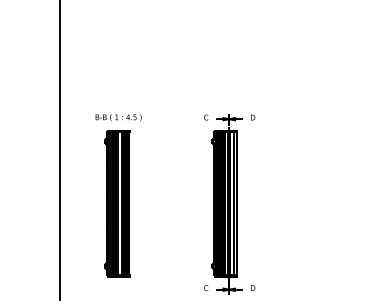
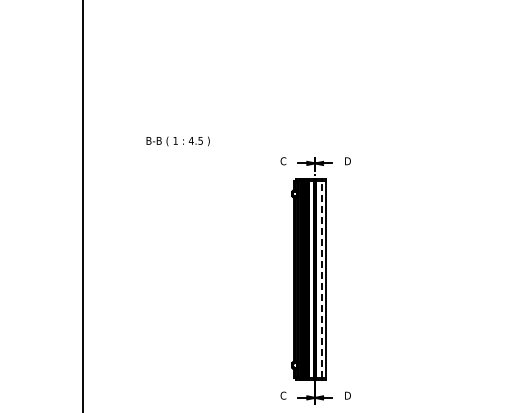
text: (118, 117) -> (177, 141), moved
part: (117, 203) -> (161, 279), removed
line: (233, 203) -> (321, 279), solid -> dashed

